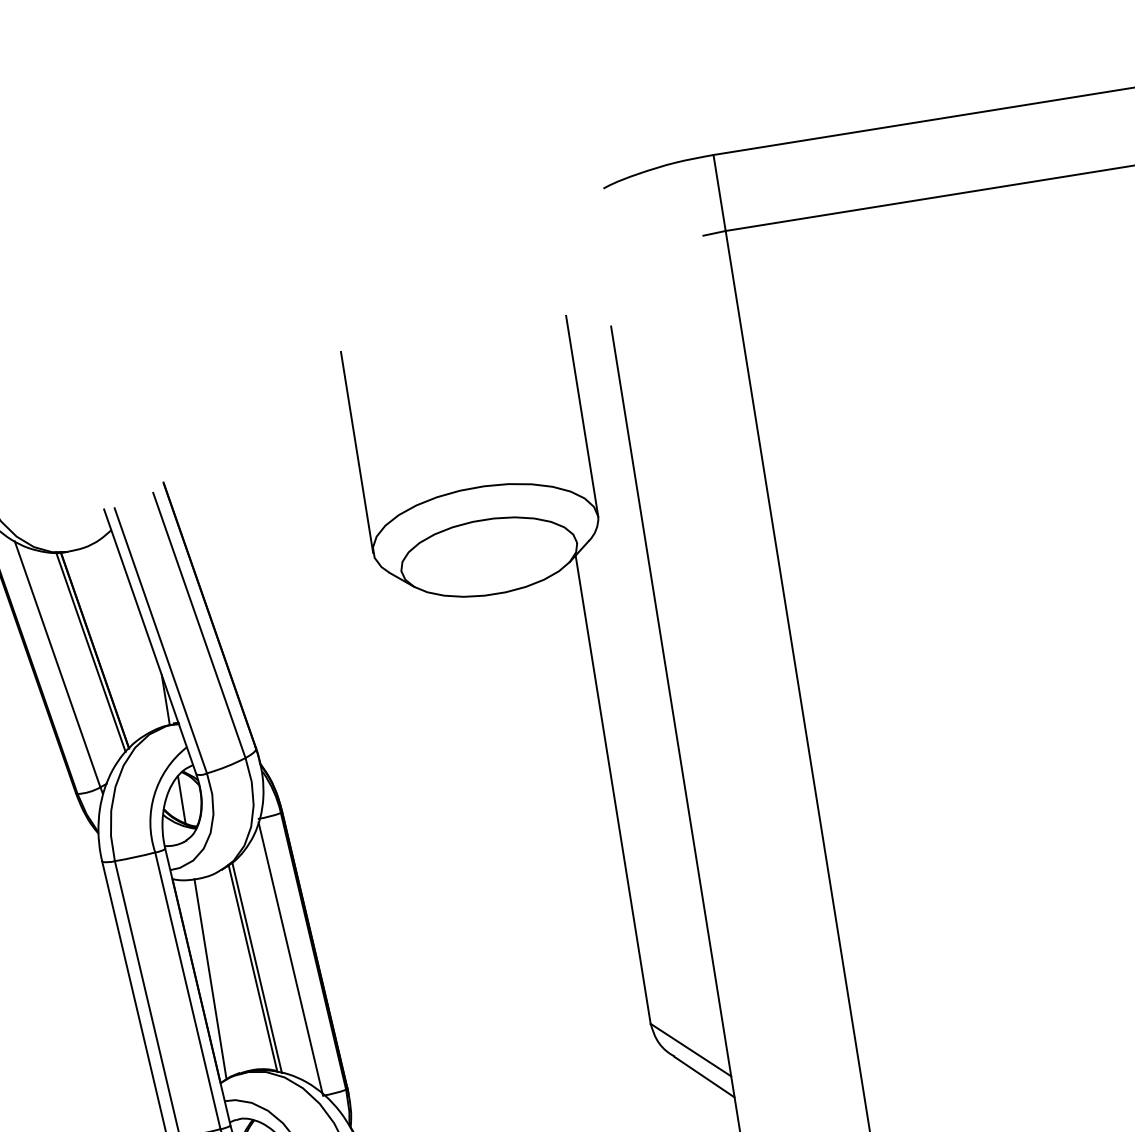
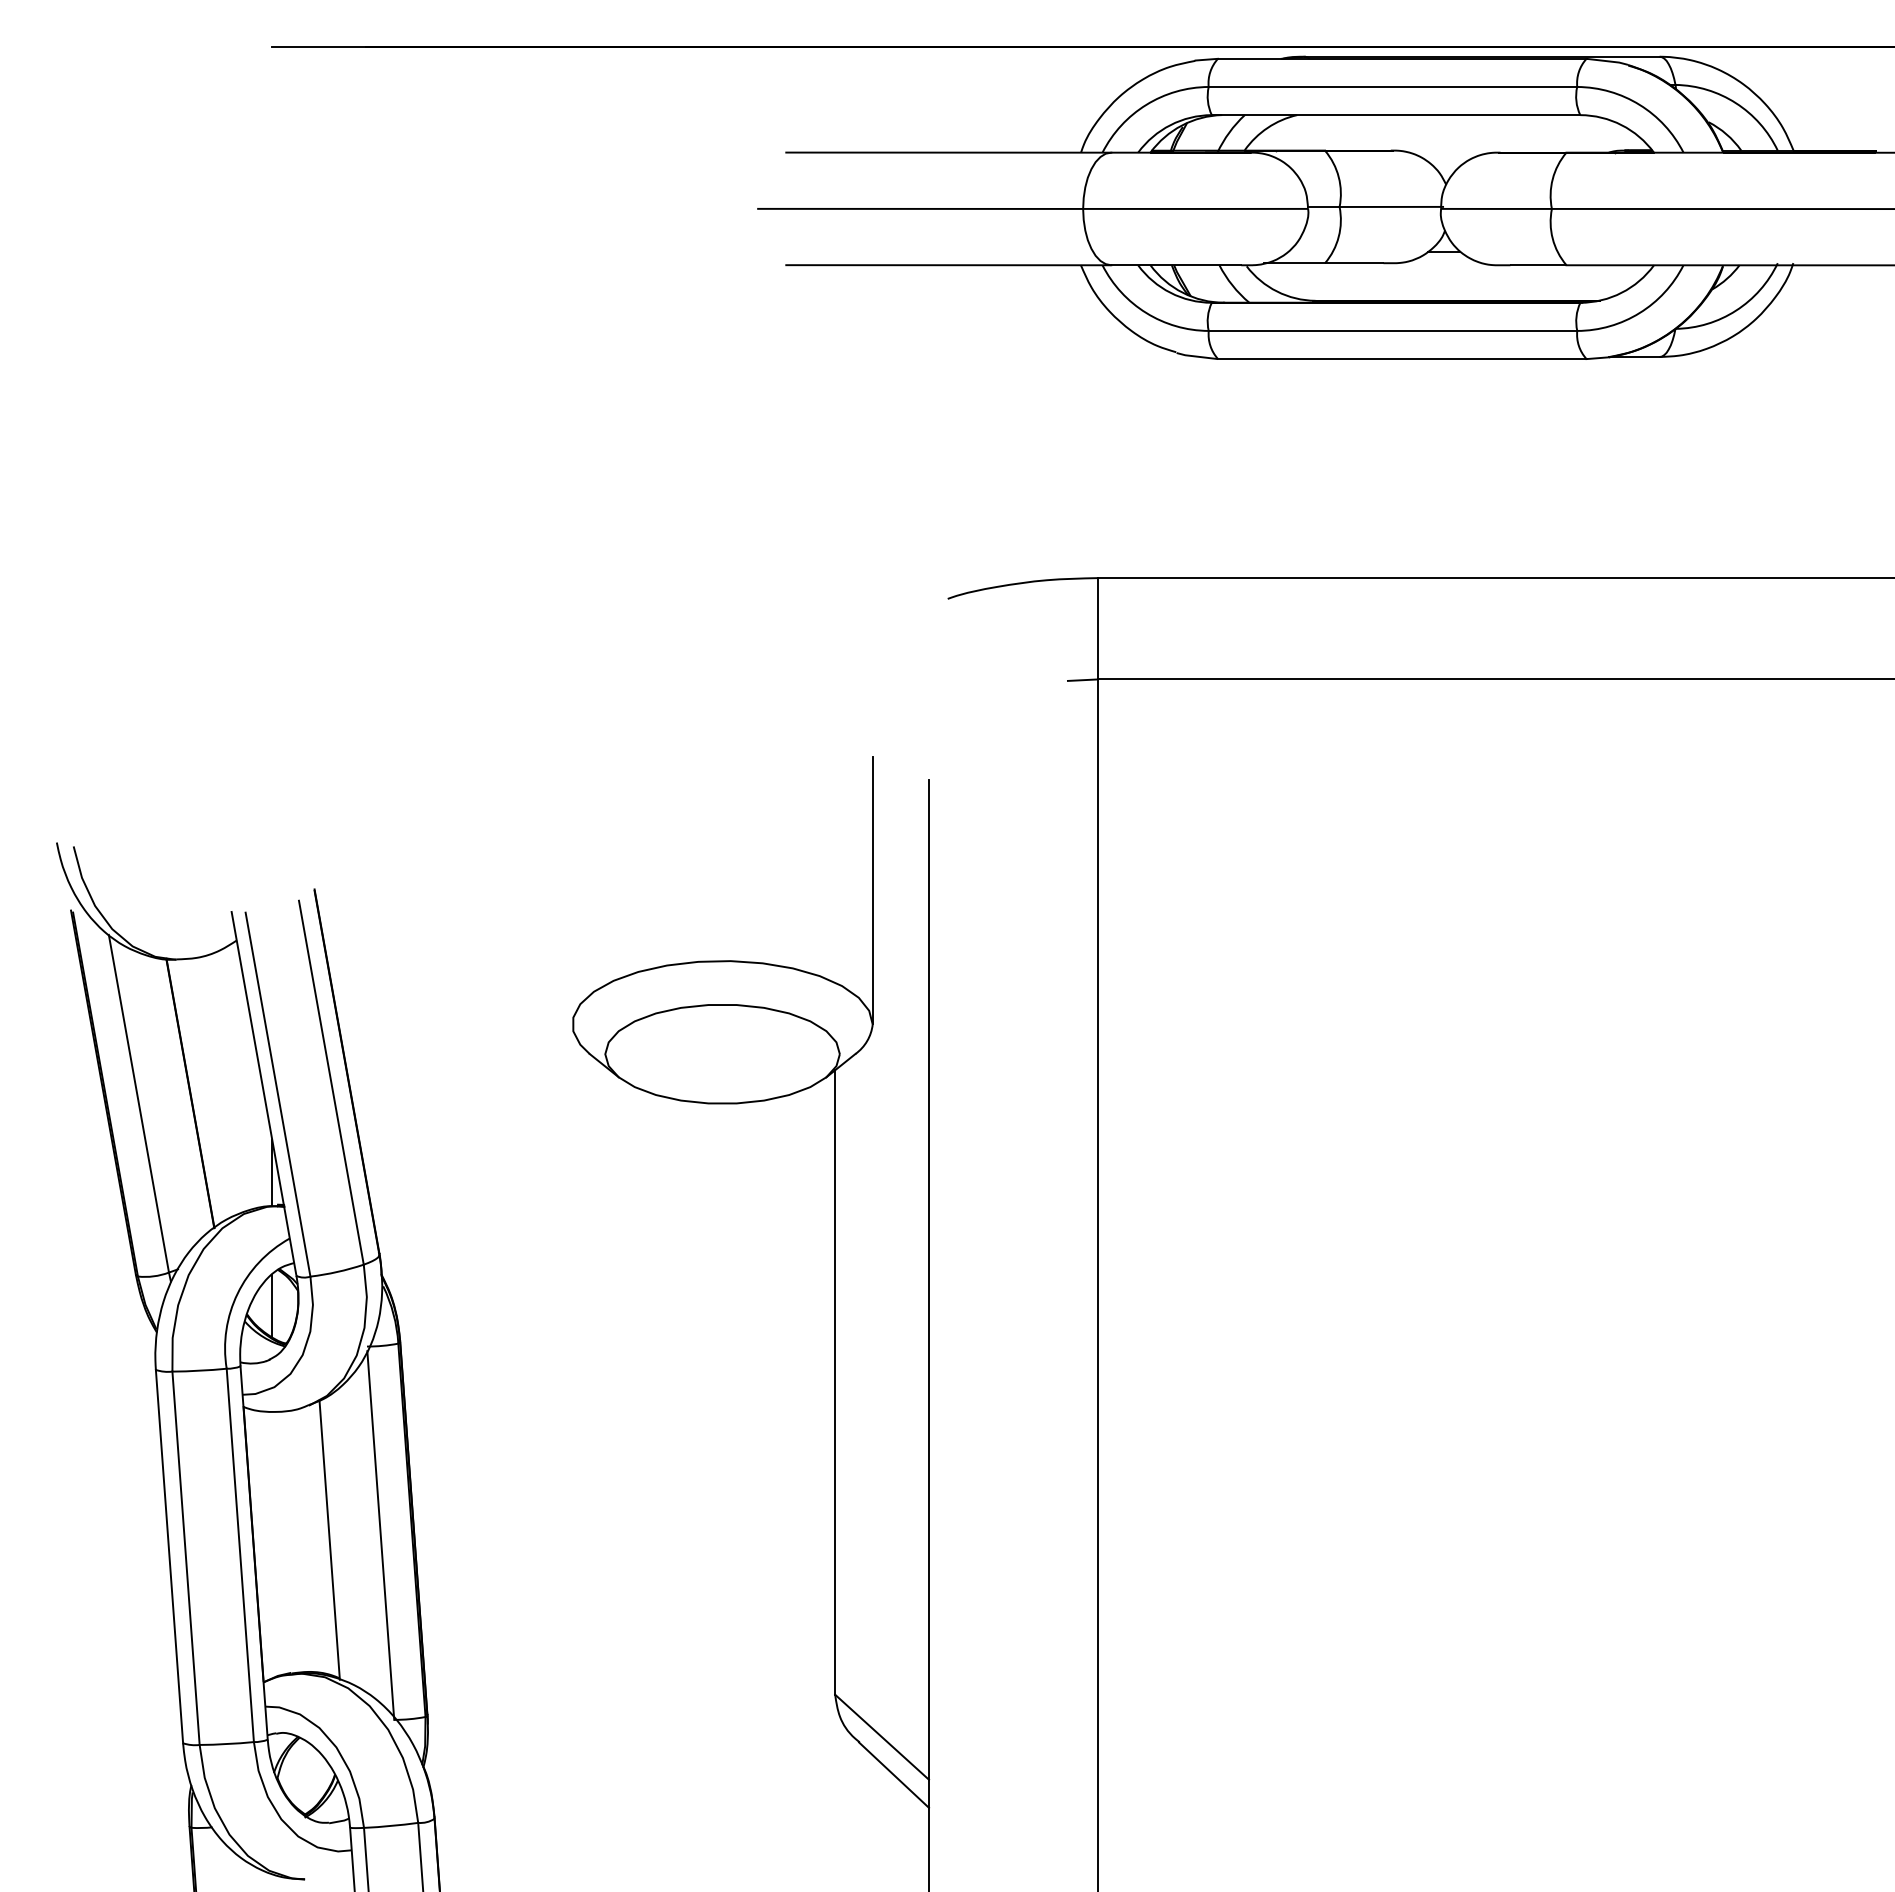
line: (357, 452) -> (572, 890), removed
line: (90, 651) -> (184, 1094), removed
line: (256, 967) -> (334, 1539), removed
line: (210, 978) -> (272, 1544), removed

